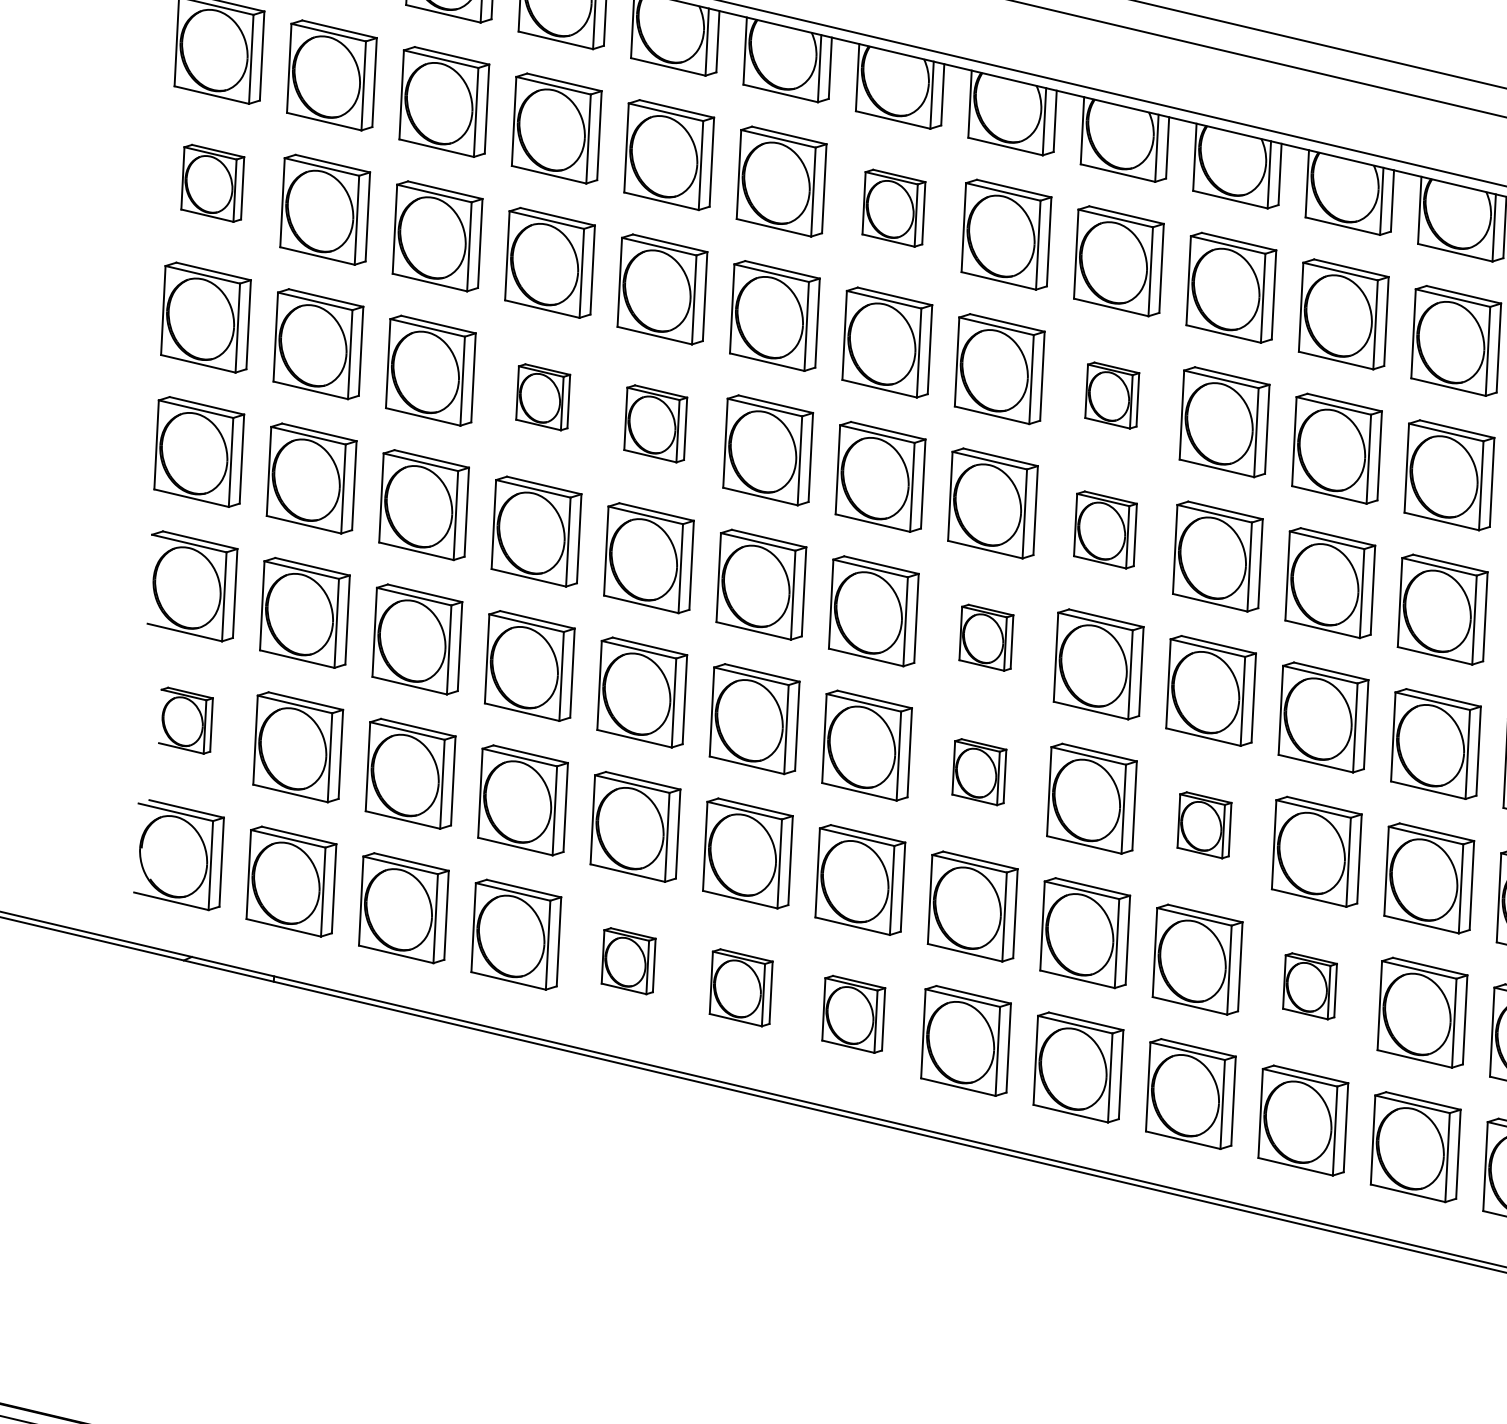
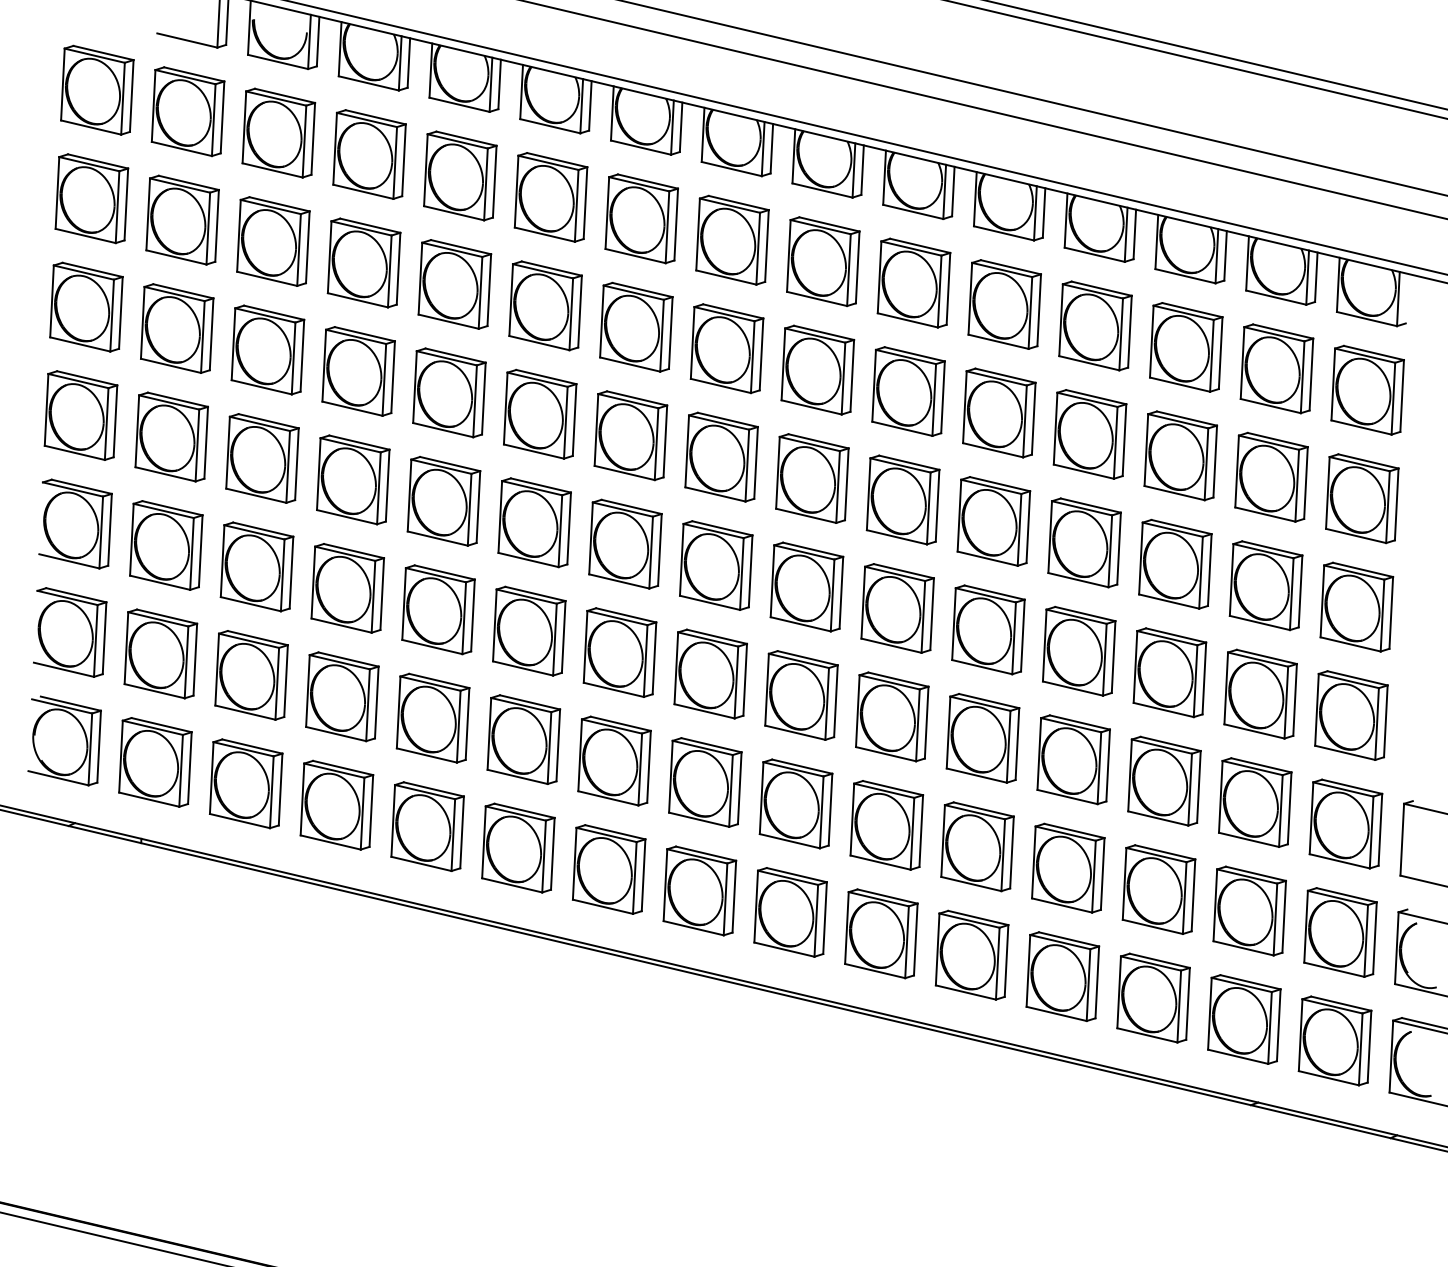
part: (212, 182) -> (91, 198), size x1.43
part: (893, 207) -> (641, 218), size x1.43
part: (1111, 394) -> (817, 369), size x1.67
part: (543, 397) -> (358, 371), size x1.67
part: (655, 423) -> (449, 392), size x1.43
part: (1105, 529) -> (812, 478), size x1.43
part: (986, 637) -> (716, 565), size x1.67
part: (186, 720) -> (70, 632), size x1.67
part: (979, 771) -> (710, 673), size x1.67
part: (1204, 824) -> (892, 716), size x1.67
part: (628, 961) -> (427, 826), size x1.67
part: (1309, 985) -> (977, 846), size x1.67
part: (741, 987) -> (518, 847), size x1.43
part: (854, 1014) -> (609, 869), size x1.43

